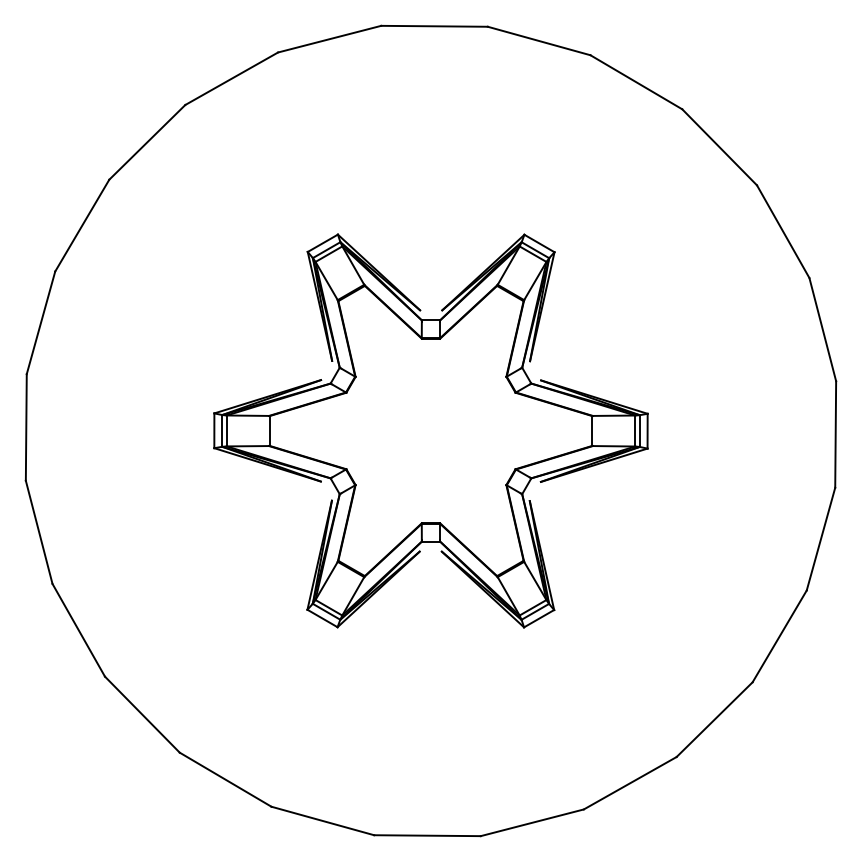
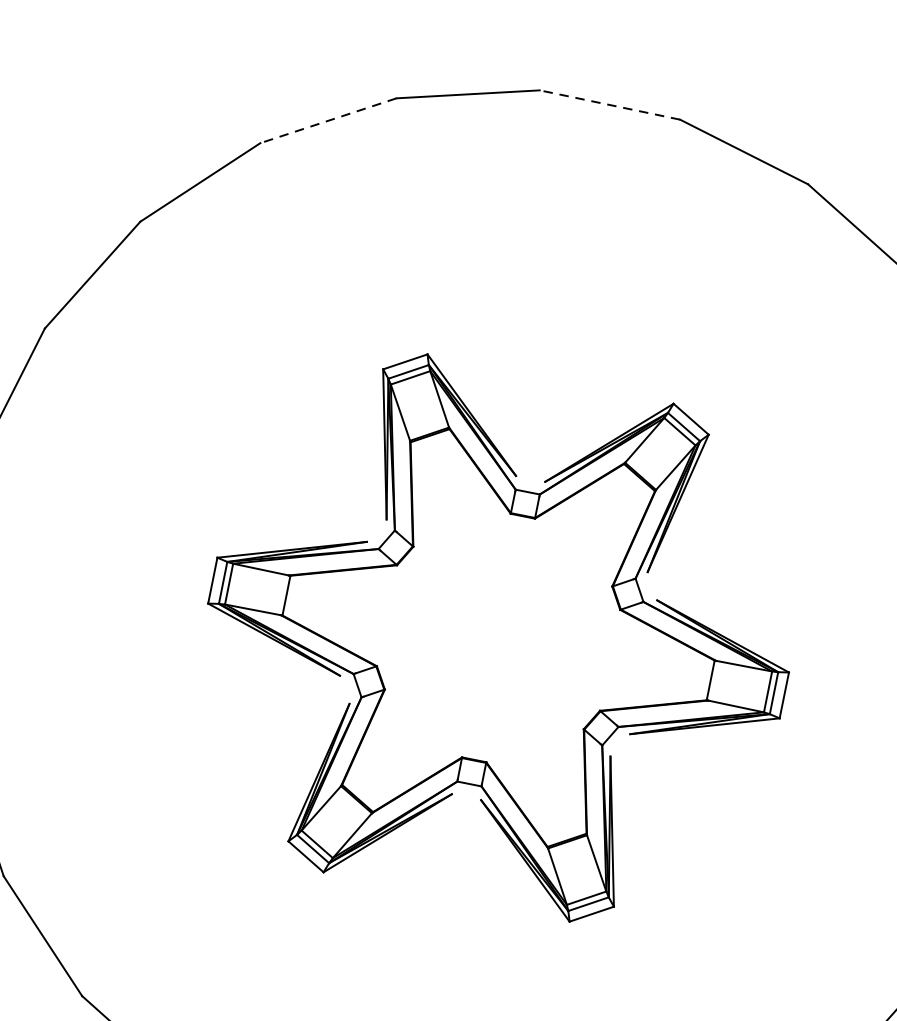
line: (434, 26) -> (609, 105), solid -> dashed
line: (231, 78) -> (328, 120), solid -> dashed

